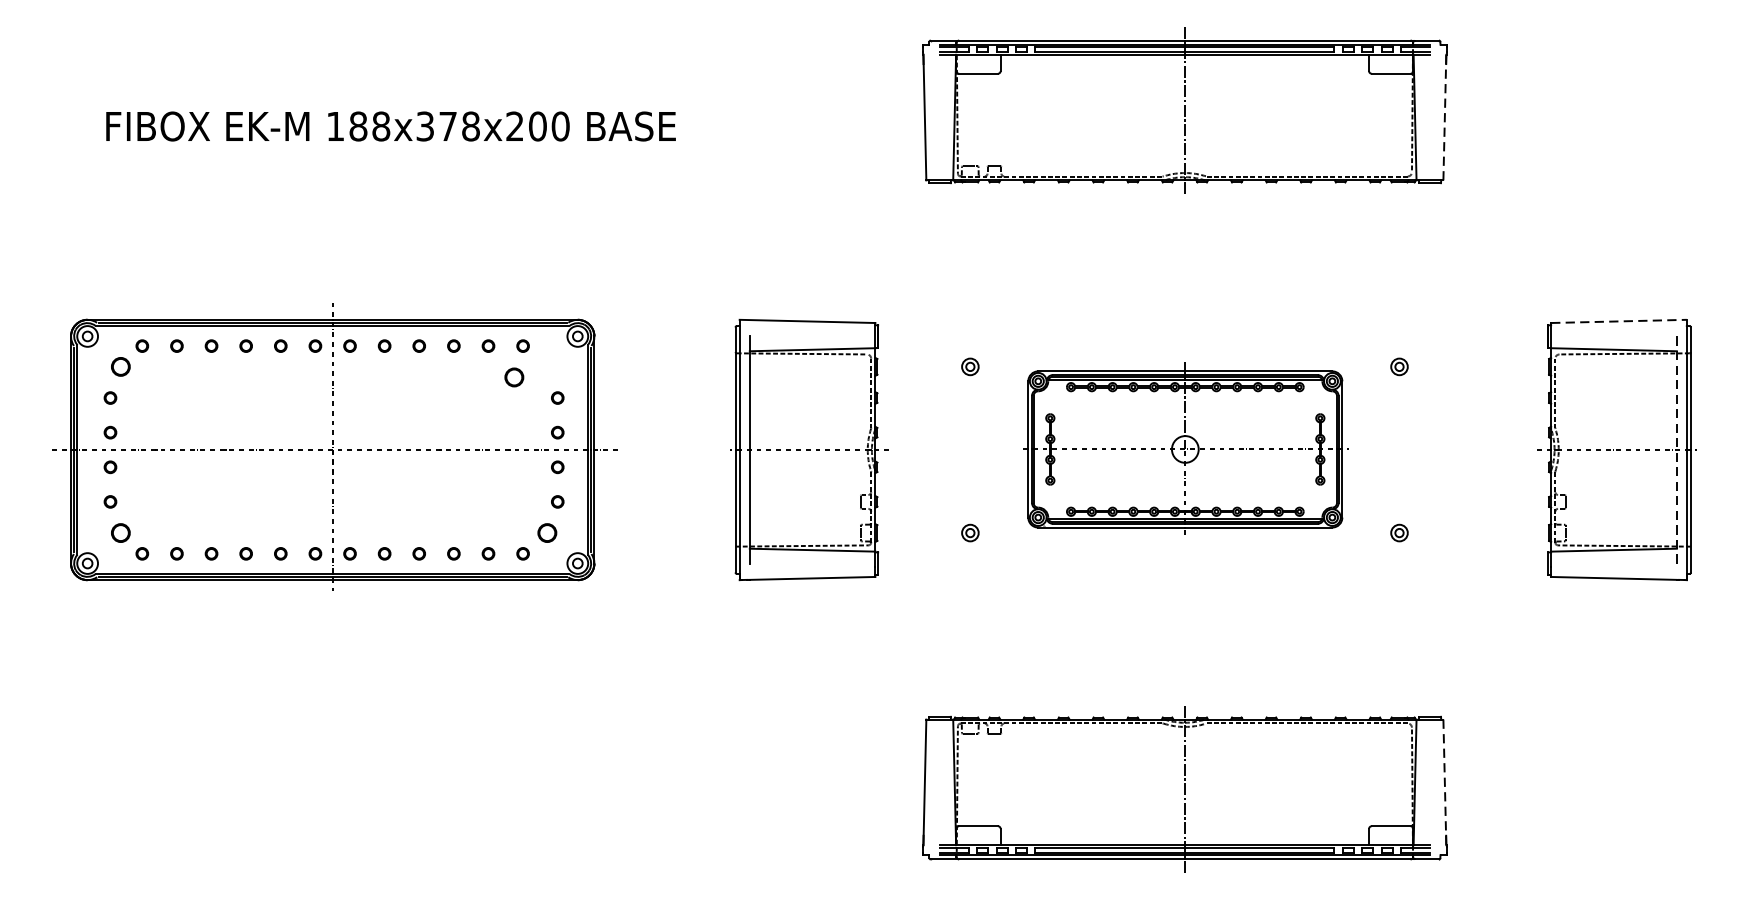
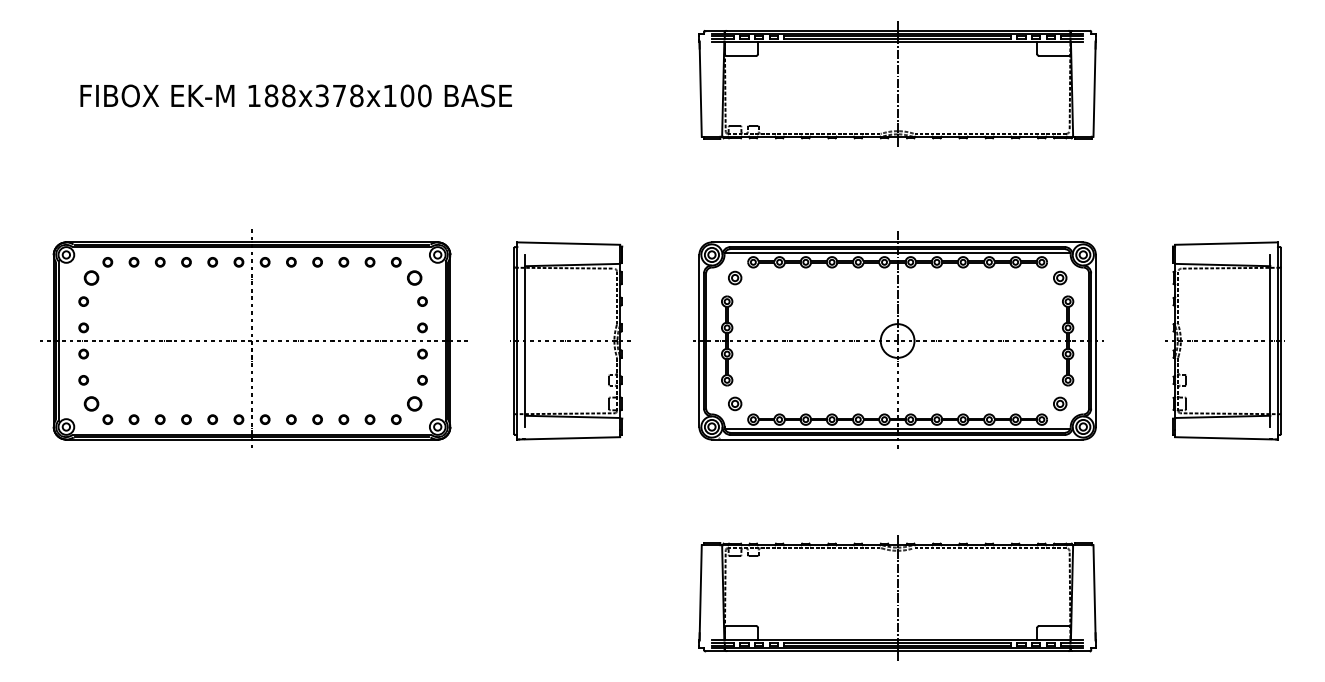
line: (1444, 118) -> (1094, 89), dashed -> solid
text: (514, 125) -> (389, 95), 188x378x200 -> 188x378x100
line: (1620, 321) -> (1227, 243), dashed -> solid
circle: (514, 376) -> (414, 277), moved
part: (1186, 448) -> (898, 339), size x1.67
part: (809, 449) -> (570, 340), moved
line: (1677, 449) -> (1270, 340), dashed -> solid
line: (1444, 781) -> (1094, 592), dashed -> solid

